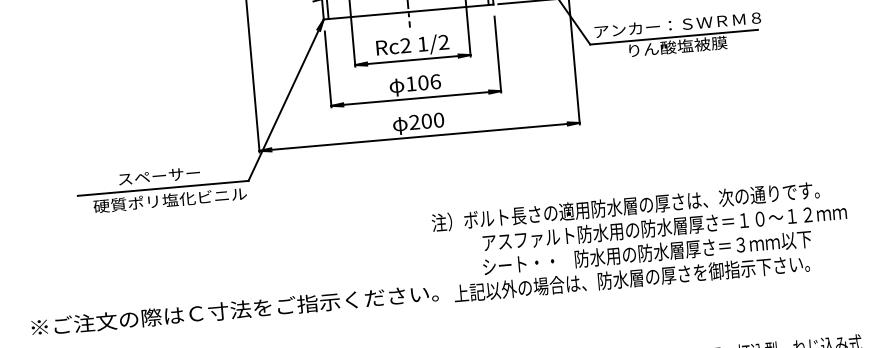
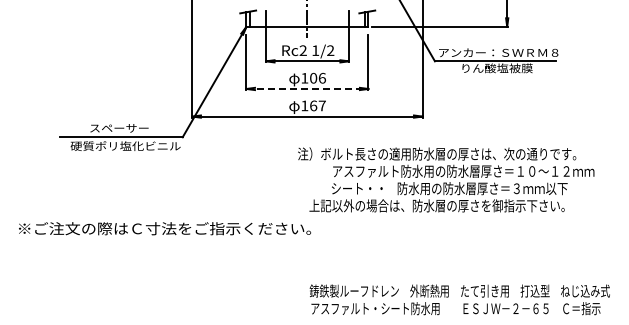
line: (416, 97) -> (307, 88), solid -> dashed
text: (426, 120) -> (313, 105), 200 -> 167
text: (641, 240) -> (446, 179), moved

